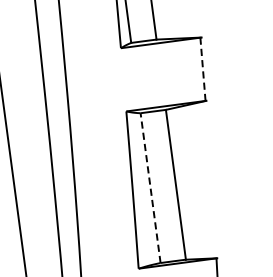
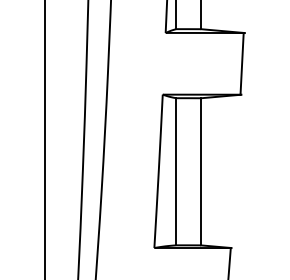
line: (203, 69) -> (242, 64), dashed -> solid
line: (150, 187) -> (176, 171), dashed -> solid

